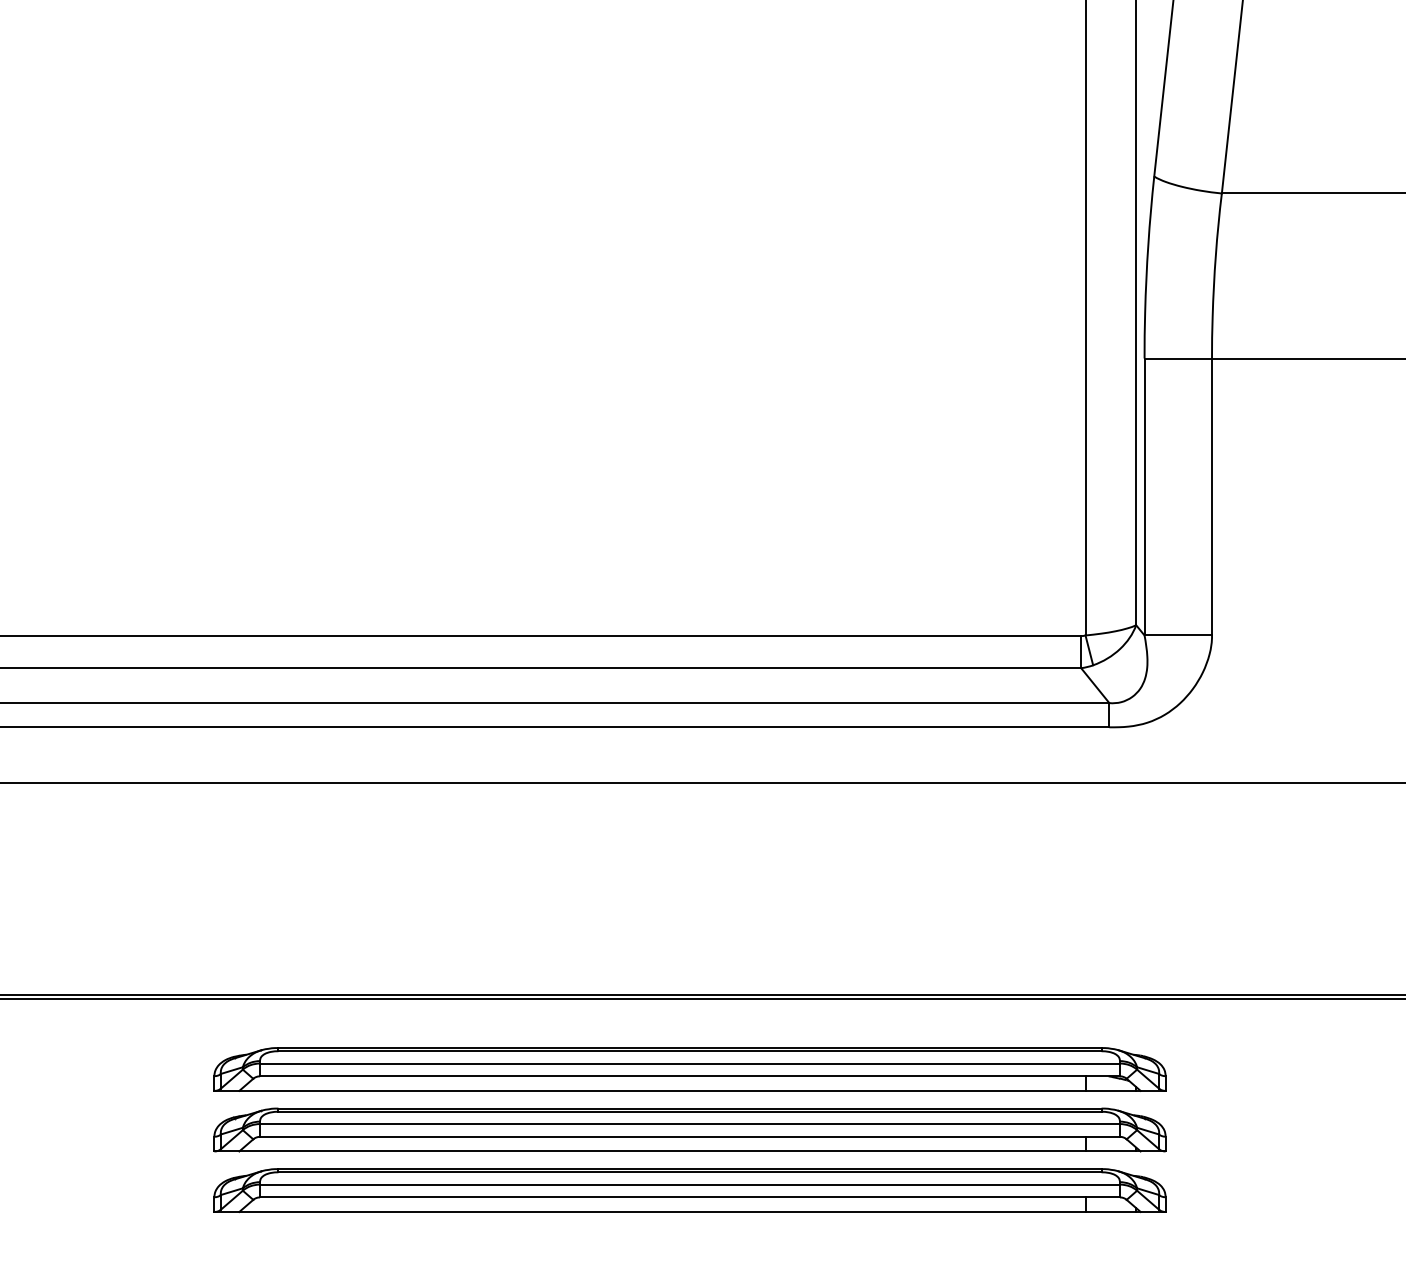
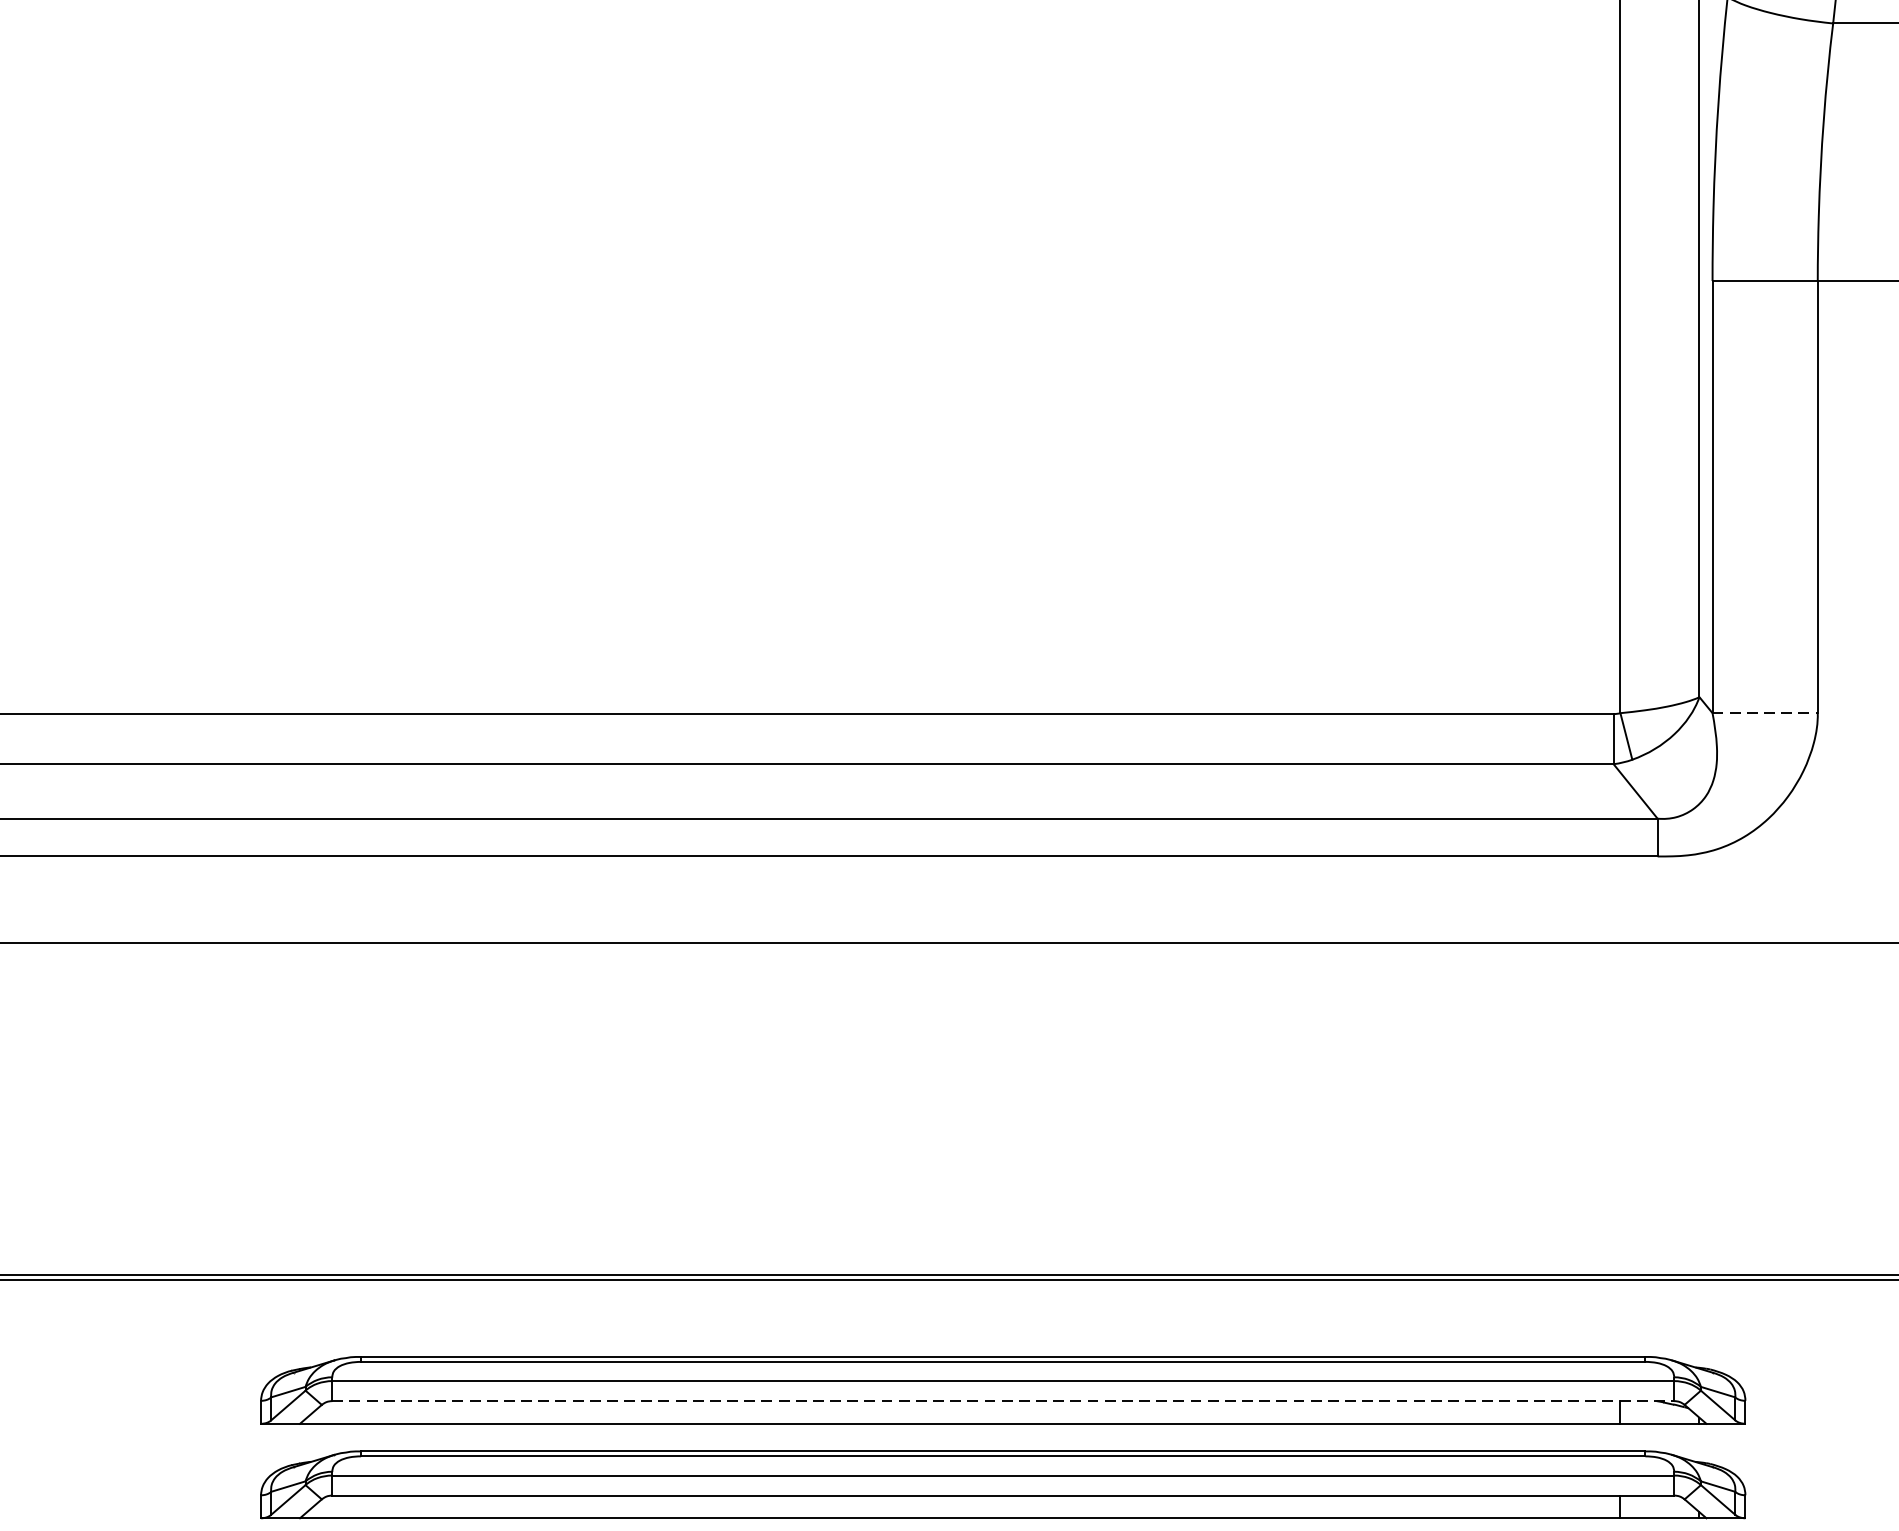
line: (1178, 635) -> (1765, 713), solid -> dashed
line: (690, 1076) -> (1004, 1401), solid -> dashed

